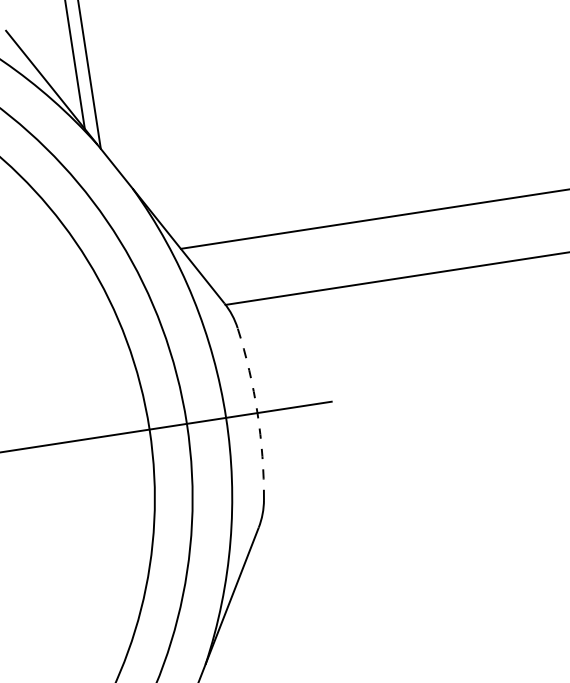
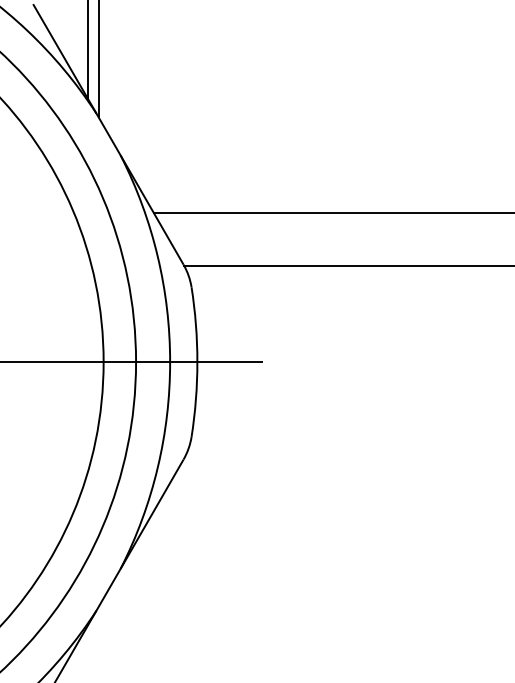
arc: (257, 413) -> (197, 362), dashed -> solid

